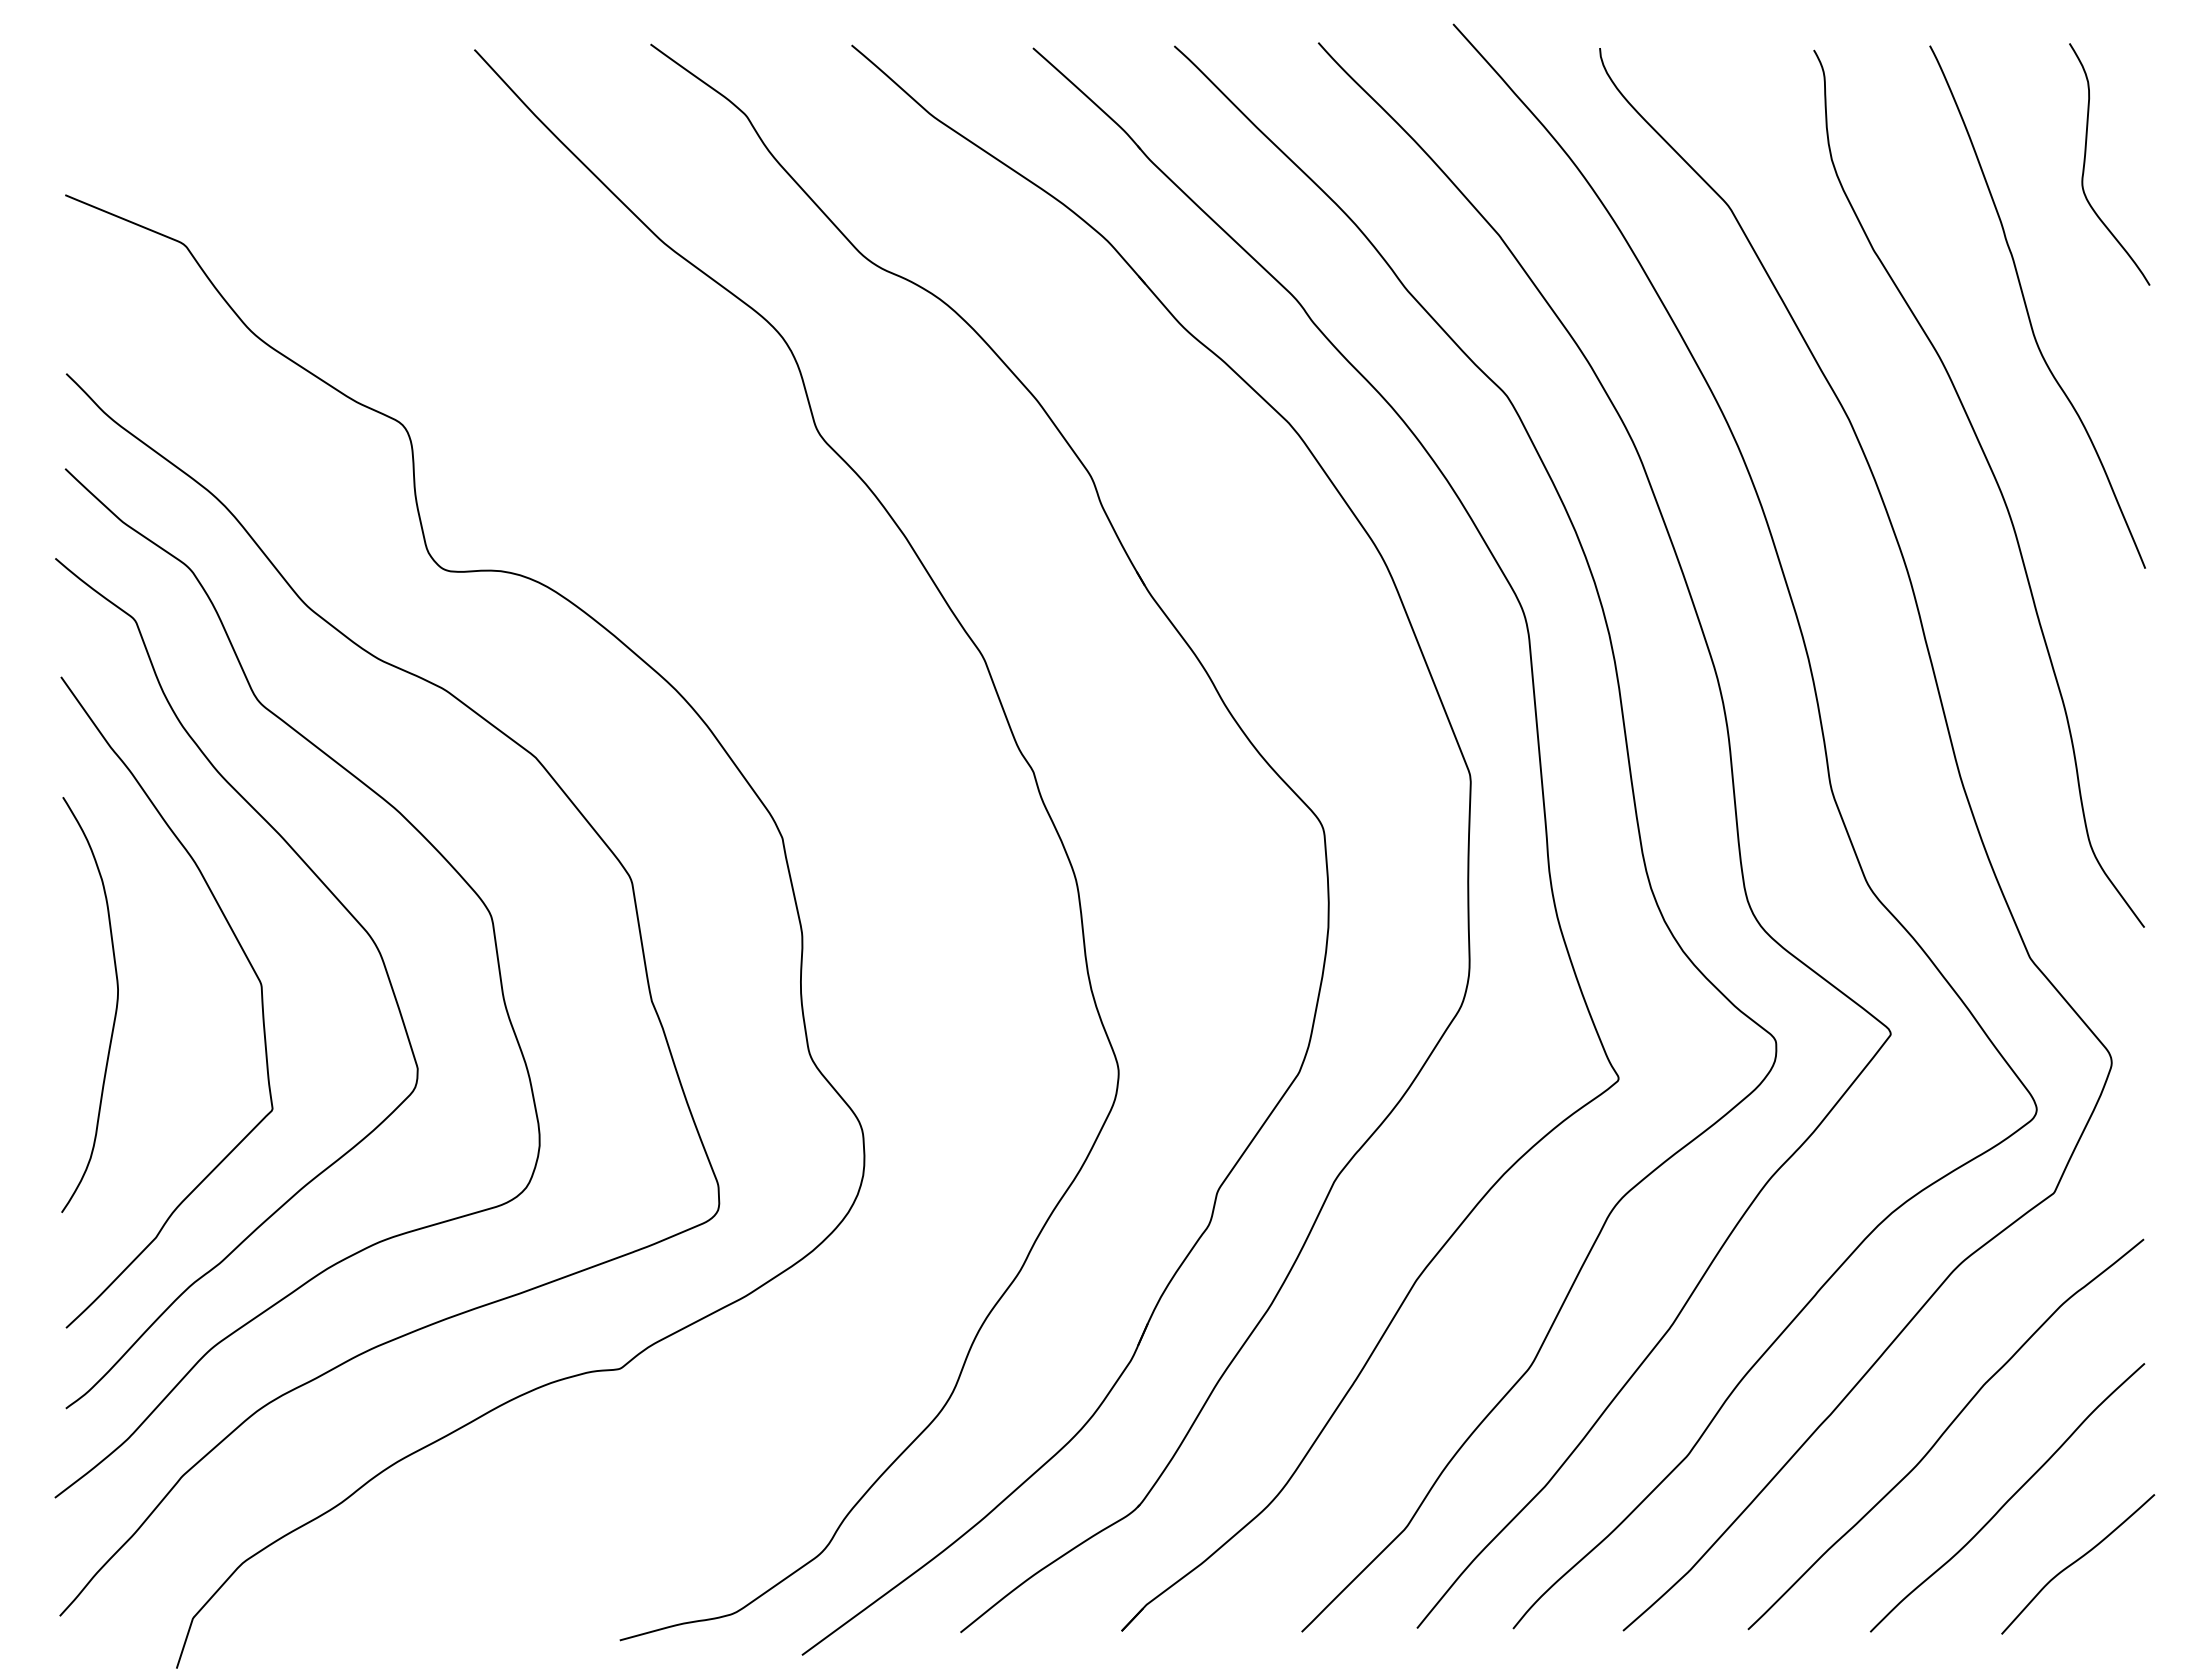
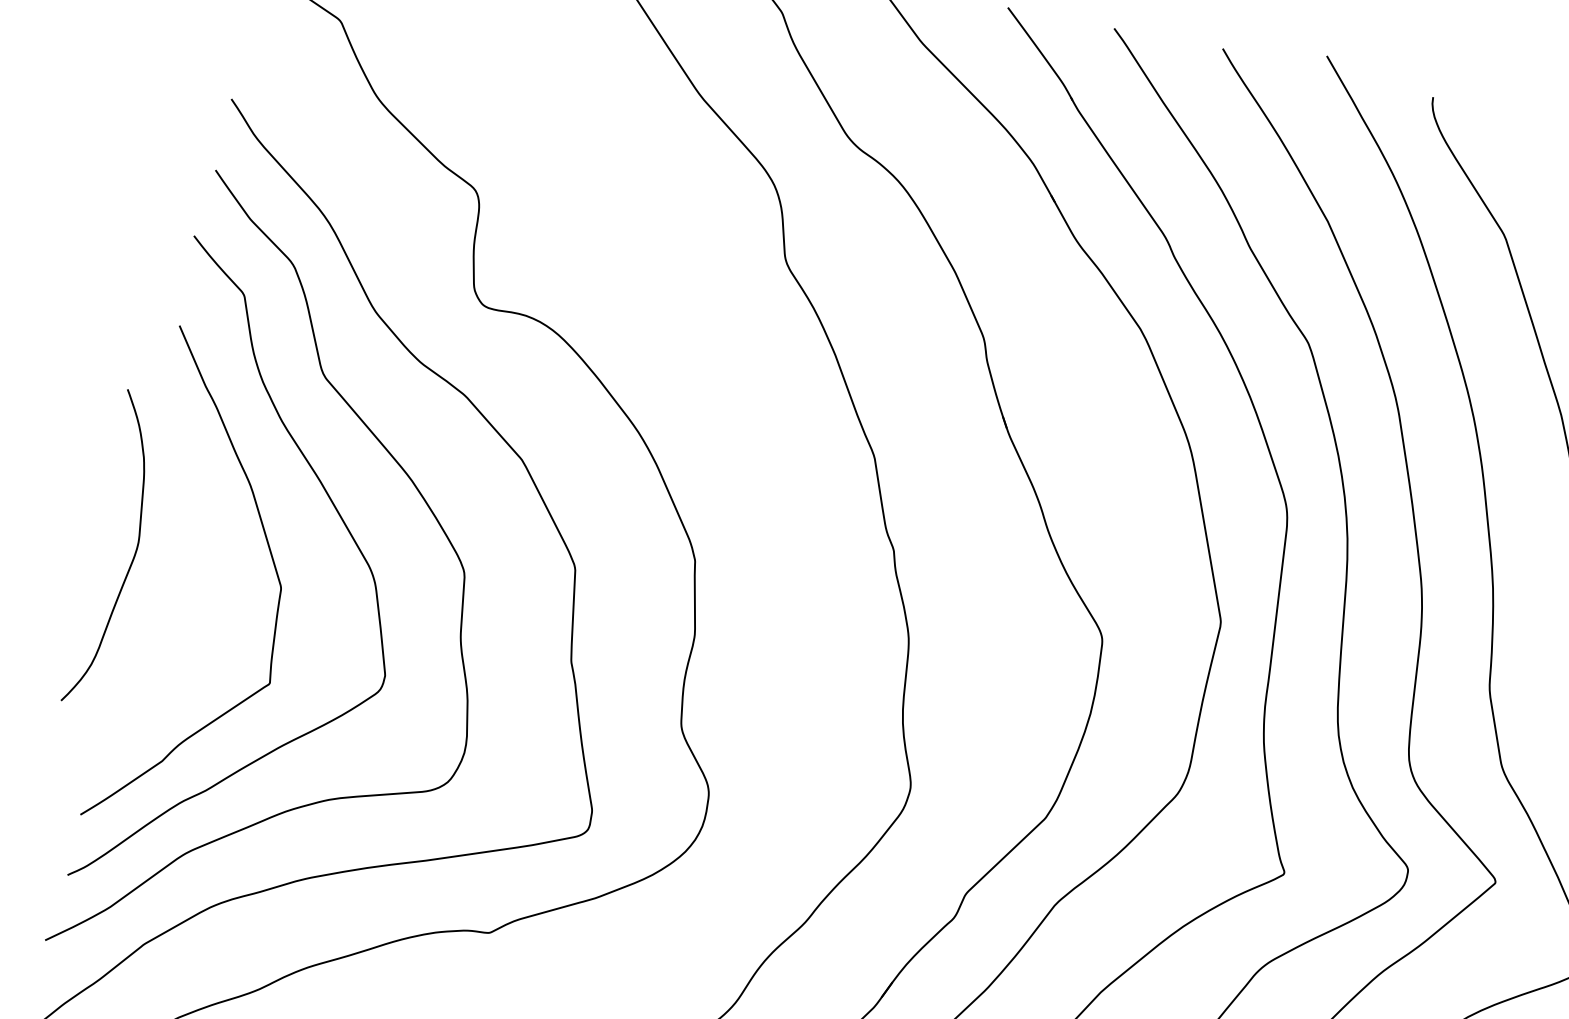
curve: (115, 1008) -> (133, 556), moved

